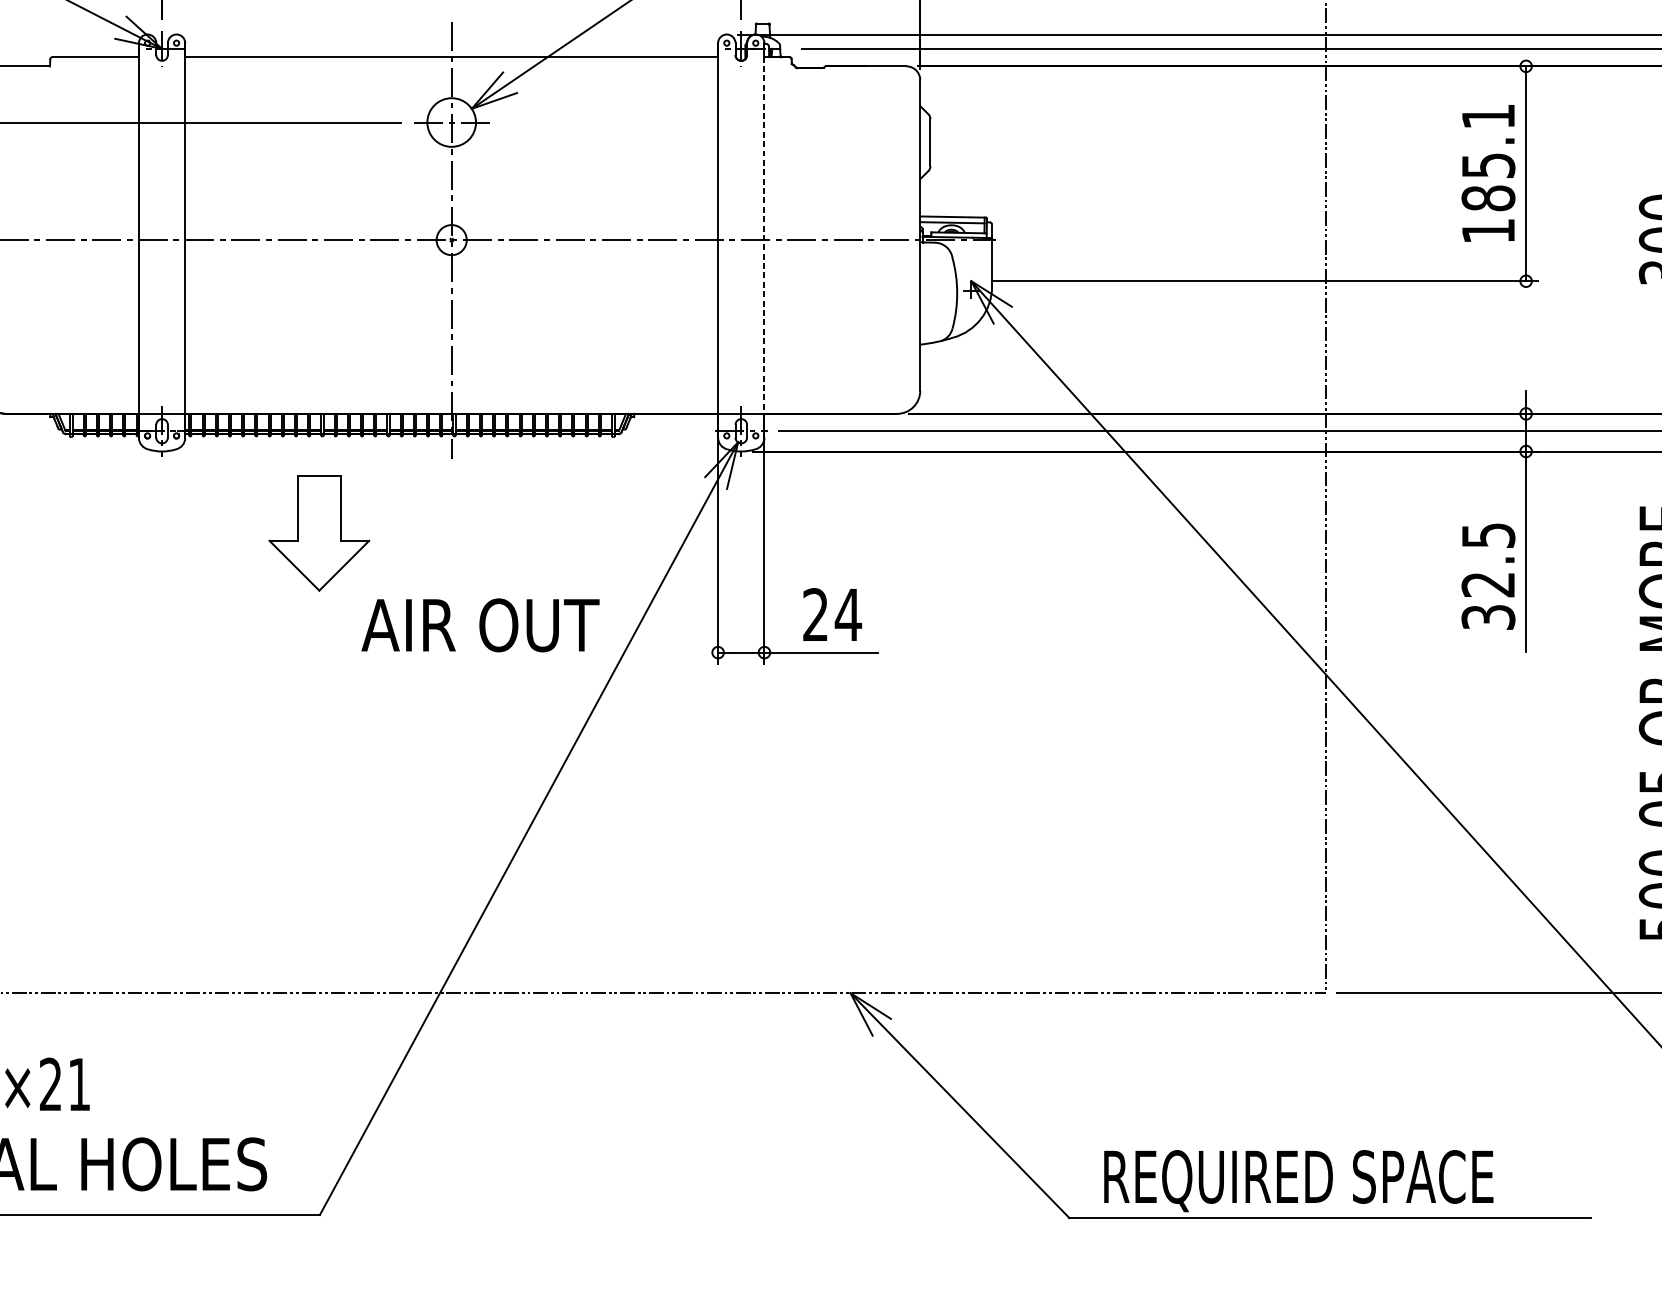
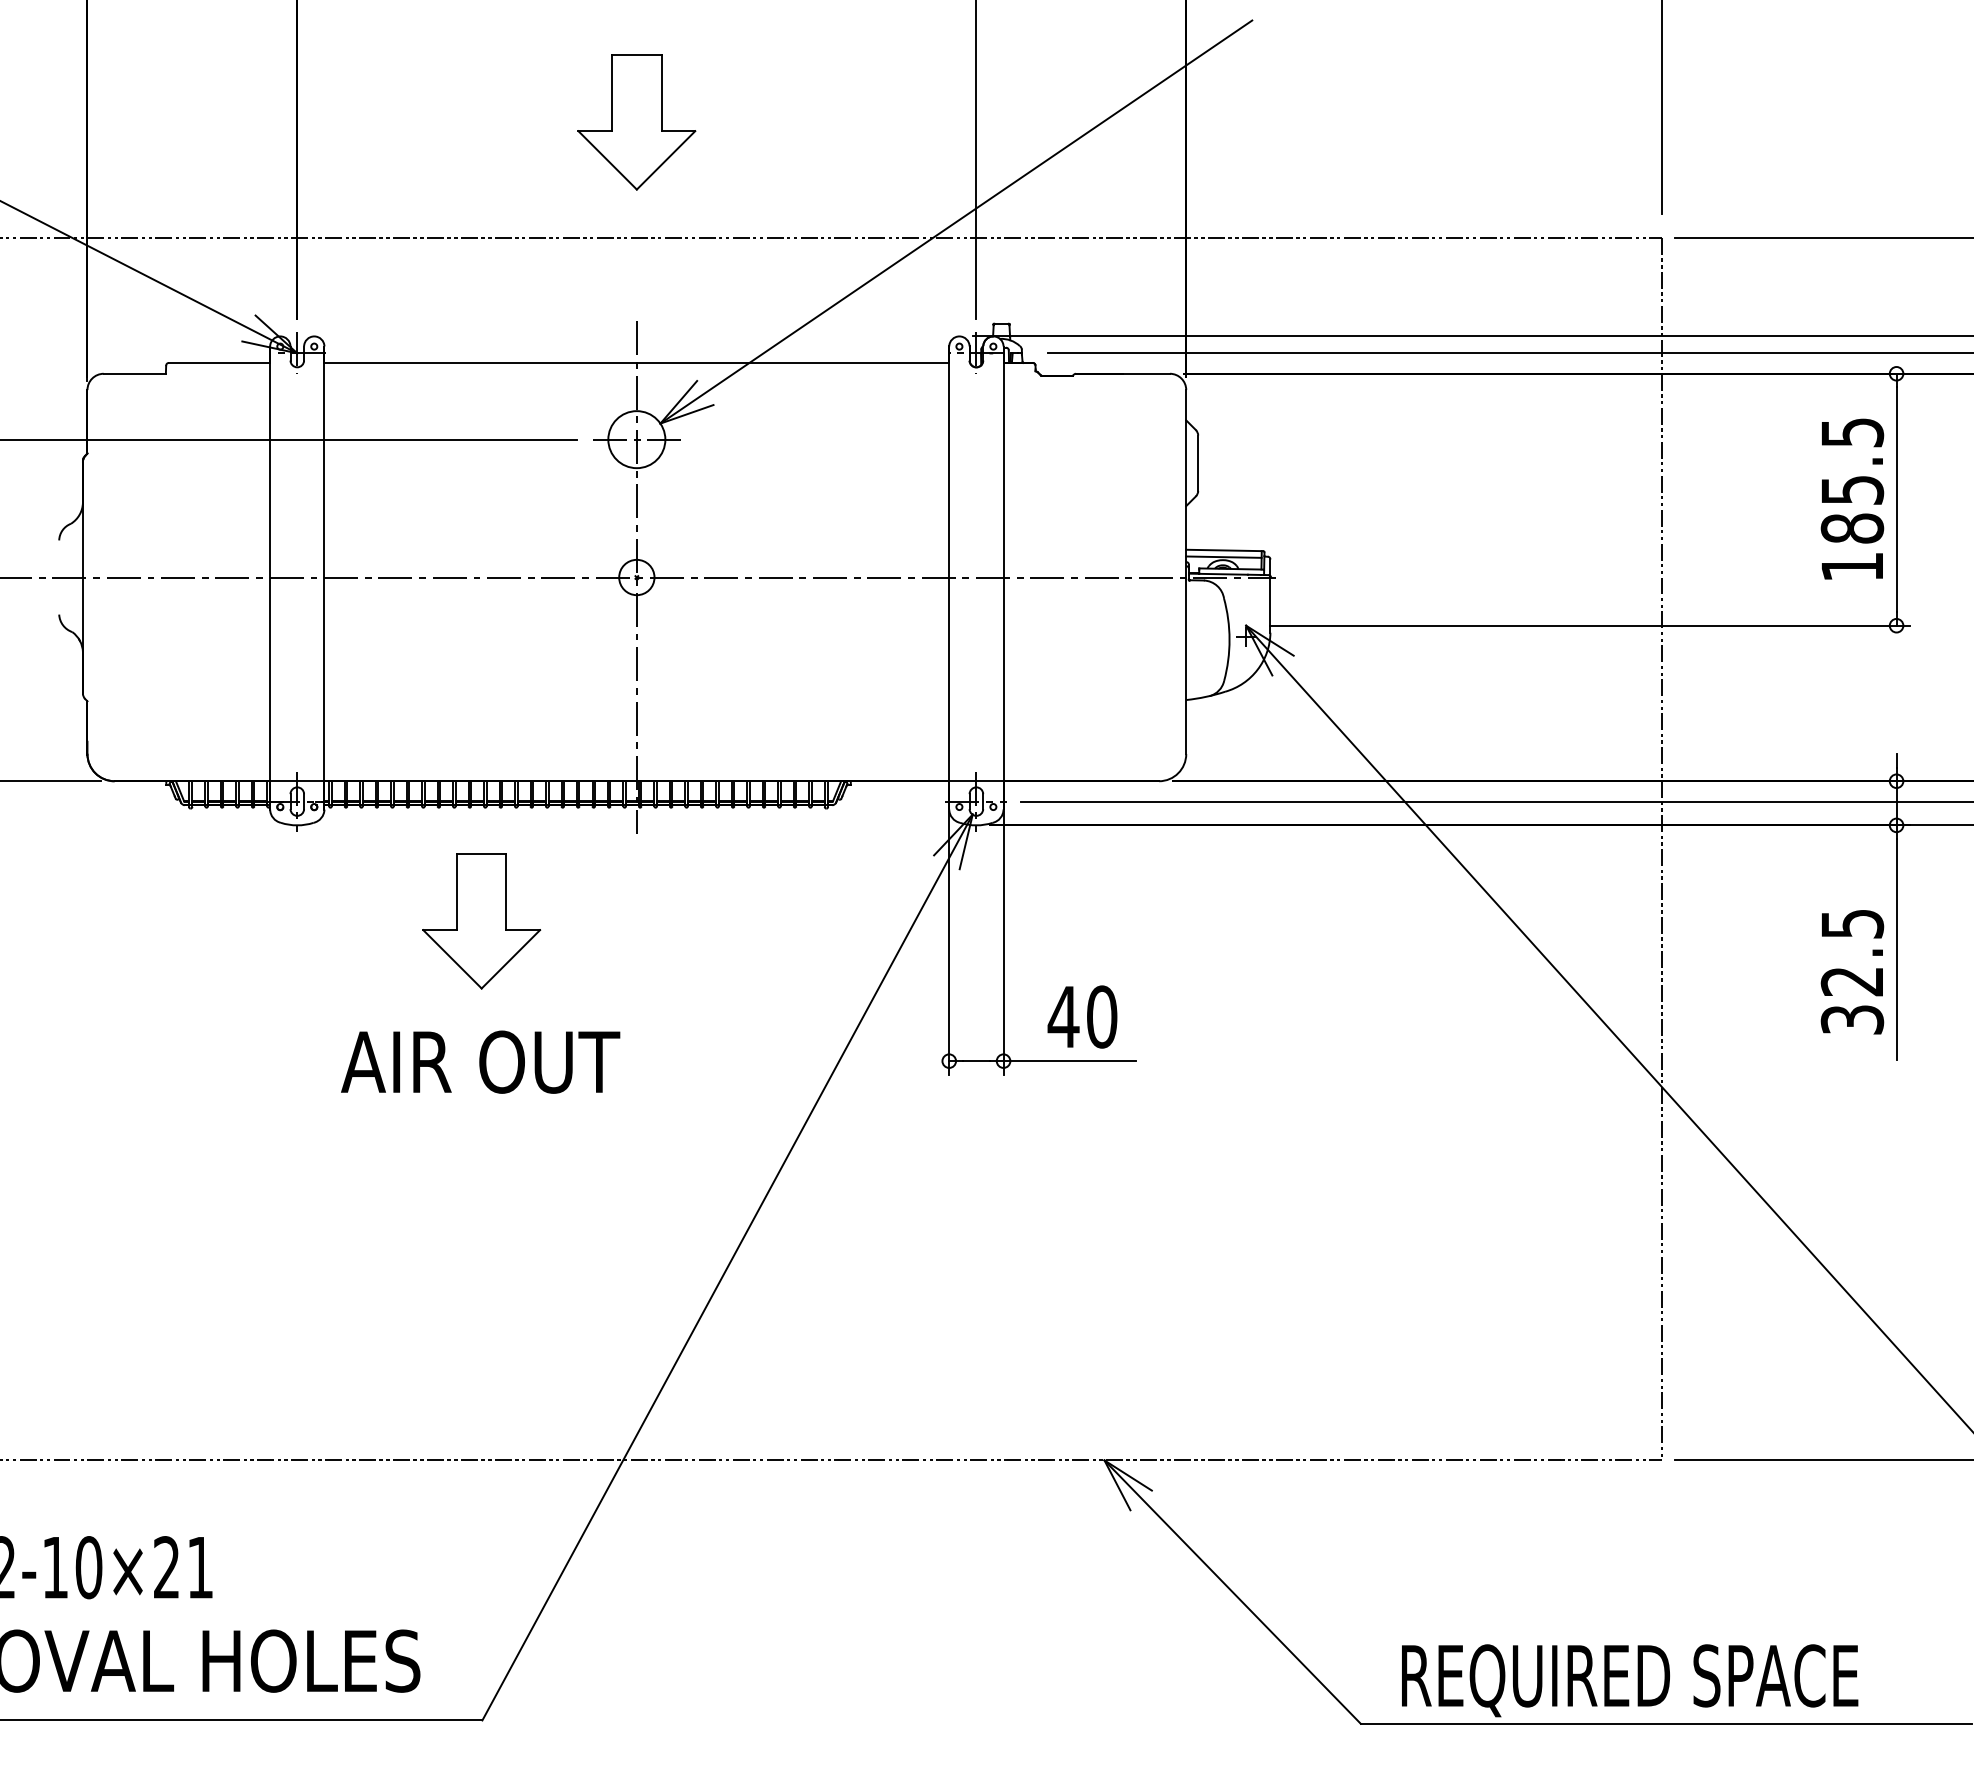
text: (1488, 116) -> (1852, 432), 185.1 -> 185.5
line: (764, 240) -> (1003, 577), dashed -> solid
text: (831, 614) -> (1082, 1016), 24 -> 40
text: (480, 624) -> (480, 1061), moved

